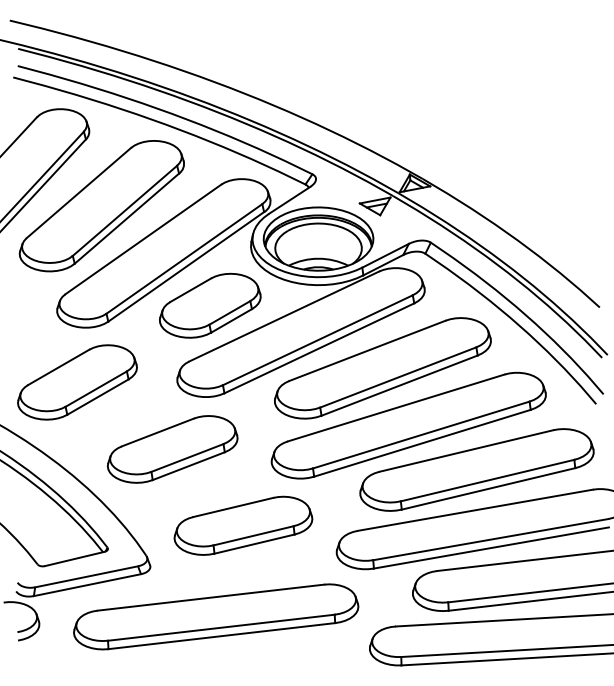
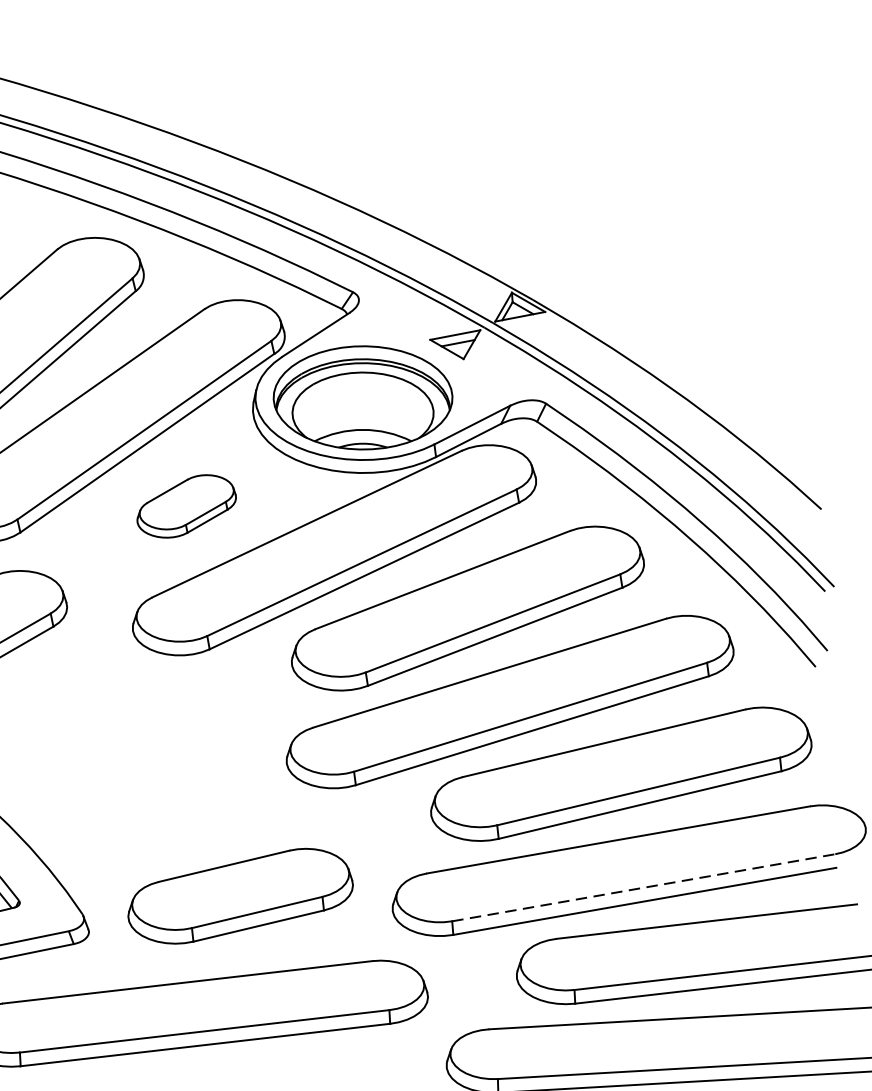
part: (210, 305) -> (186, 506), size x0.6
part: (172, 449) -> (125, 740), removed
part: (243, 525) -> (240, 895), moved
line: (491, 539) -> (644, 887), solid -> dashed

